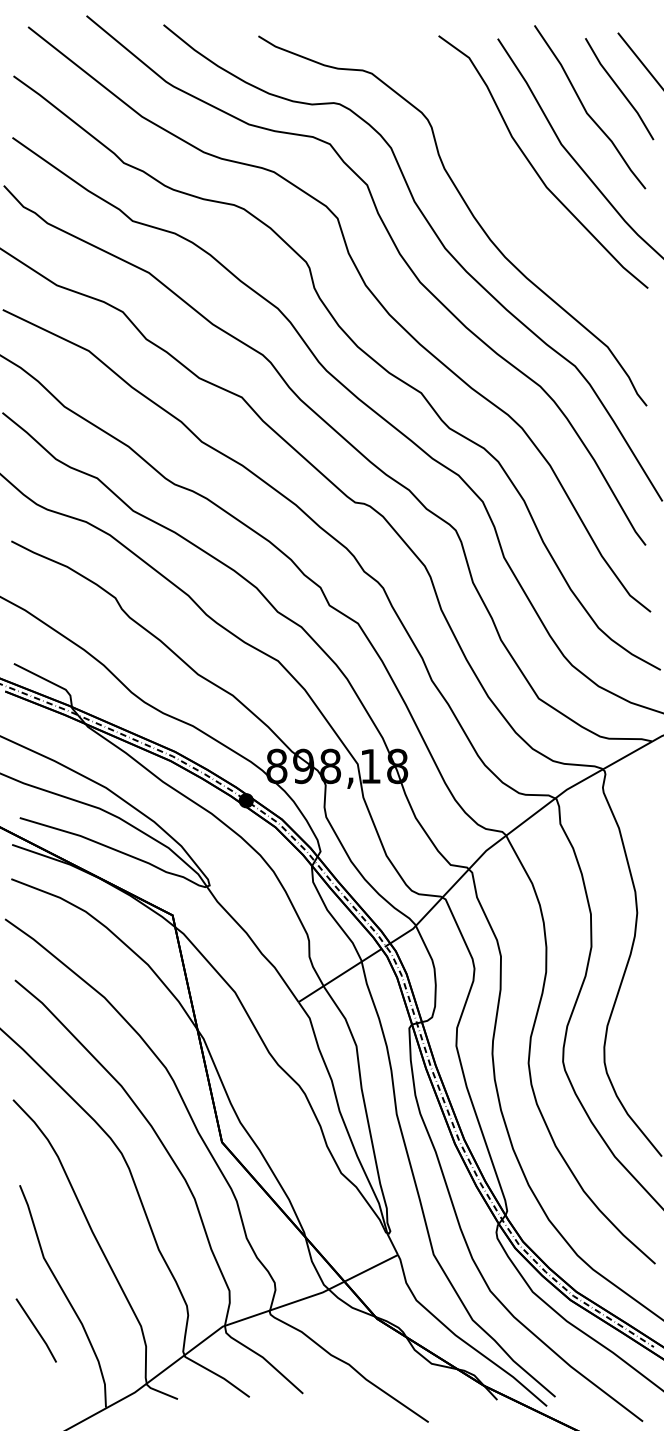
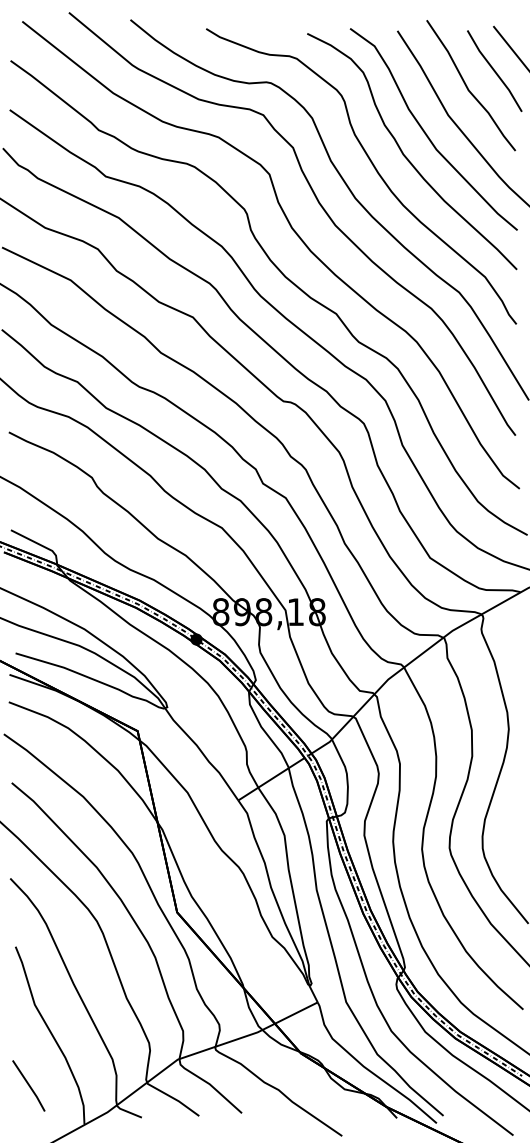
curve: (508, 195) -> (405, 156), added
line: (35, 1329) -> (28, 1085), moved

